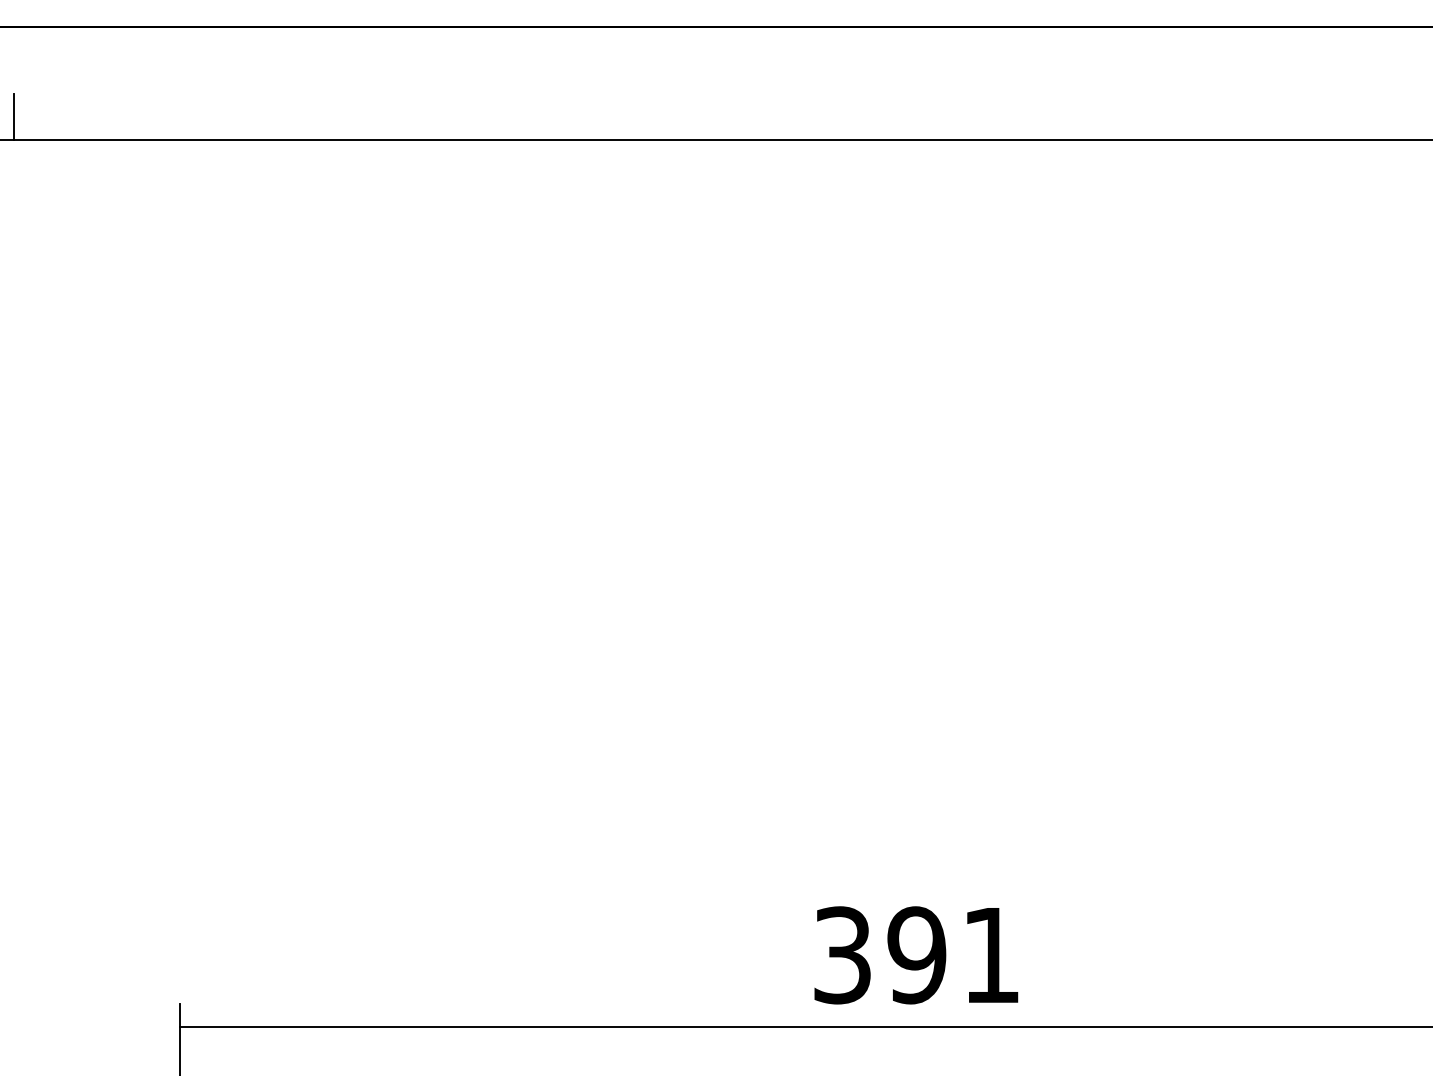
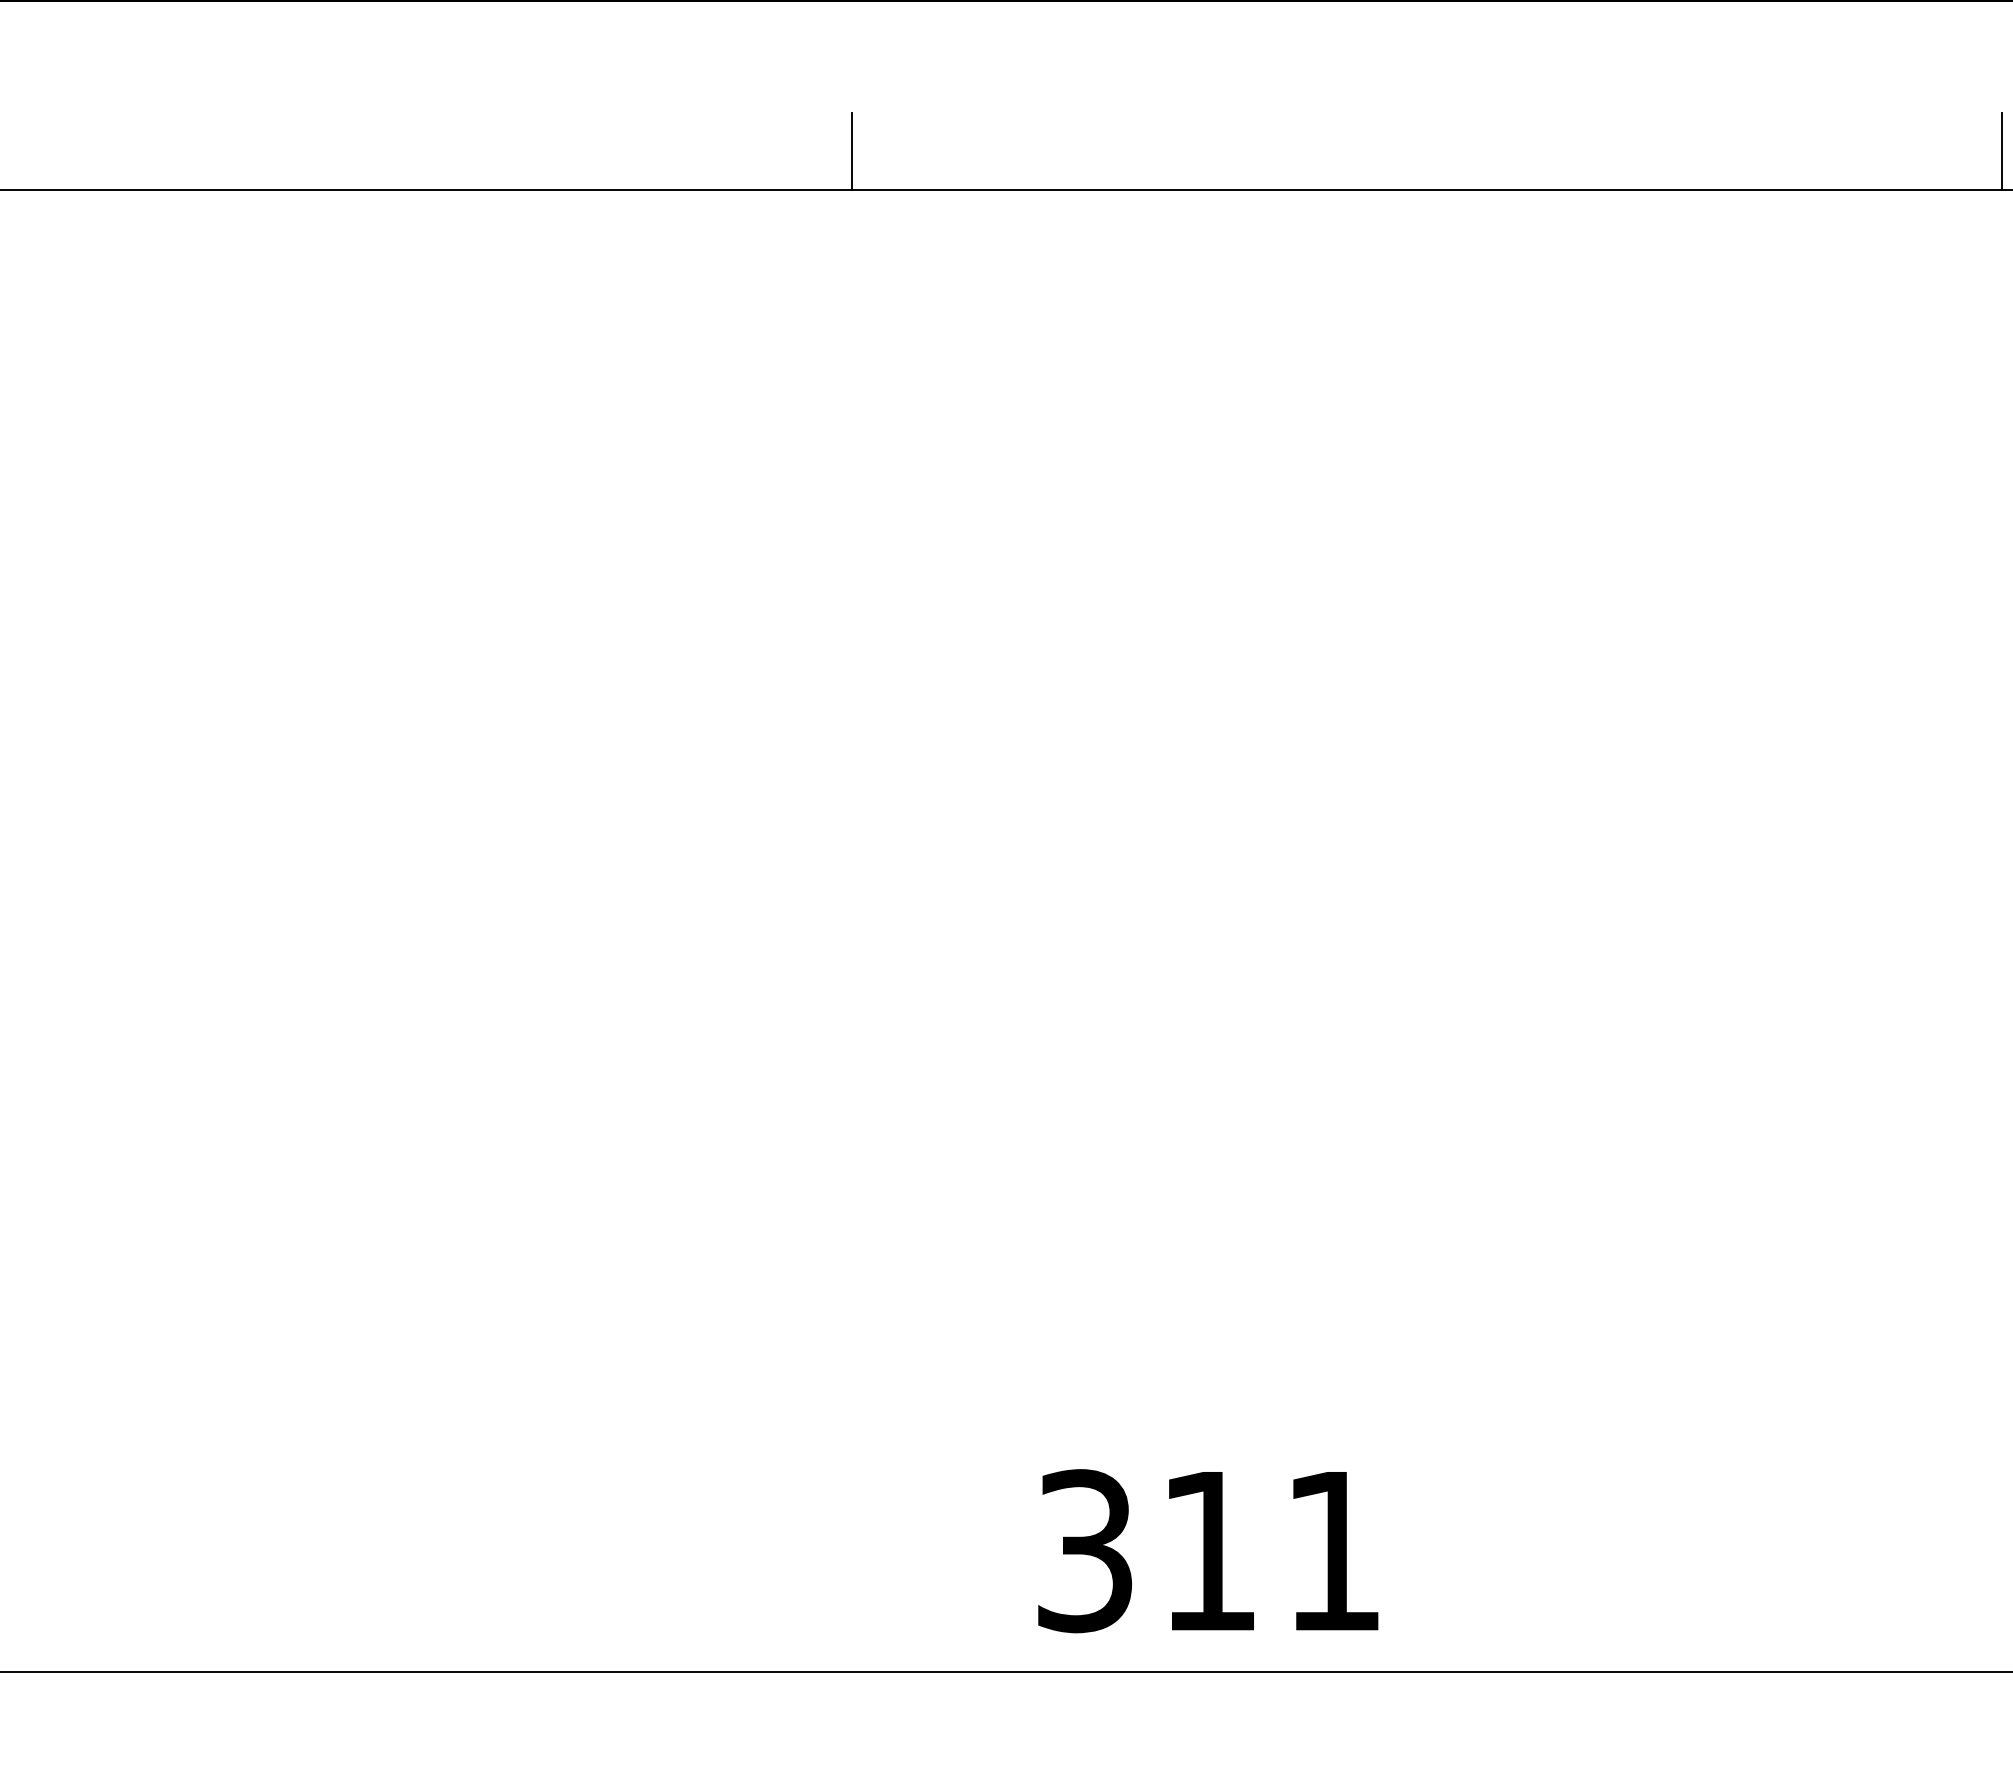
line: (702, 117) -> (851, 151), added
line: (1391, 117) -> (2001, 151), added
text: (916, 955) -> (1208, 1551), 391 -> 311

